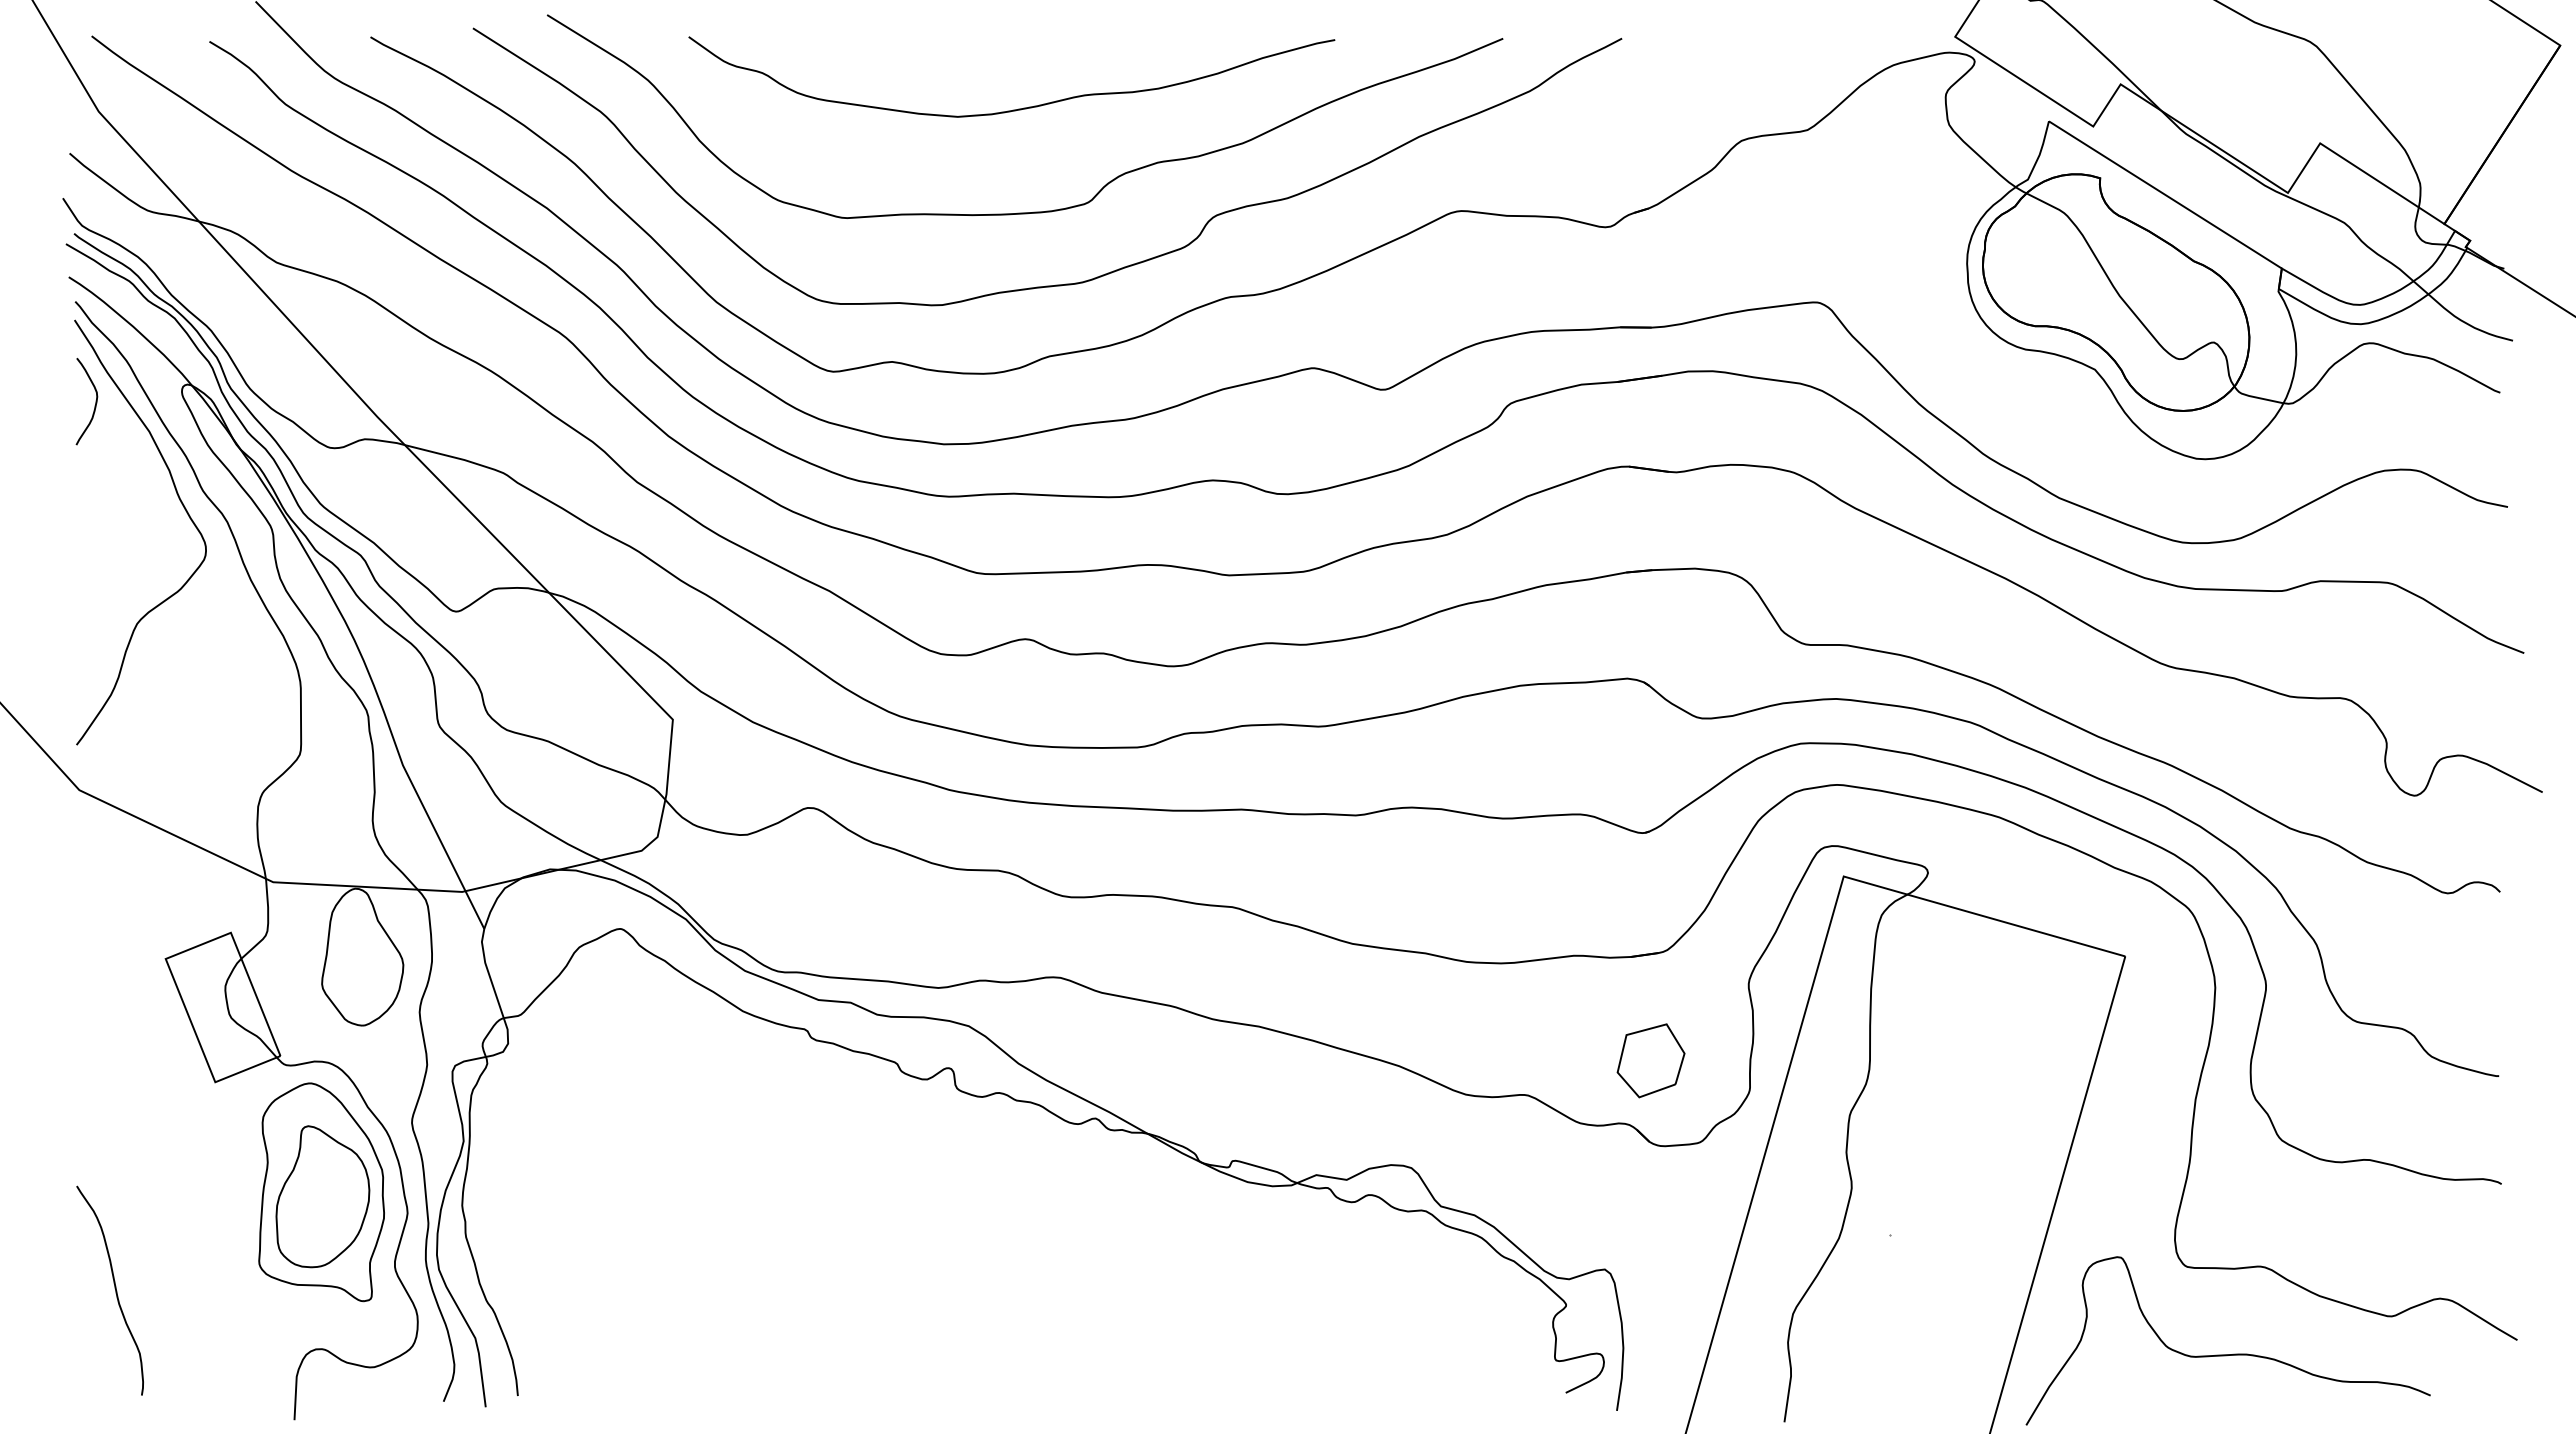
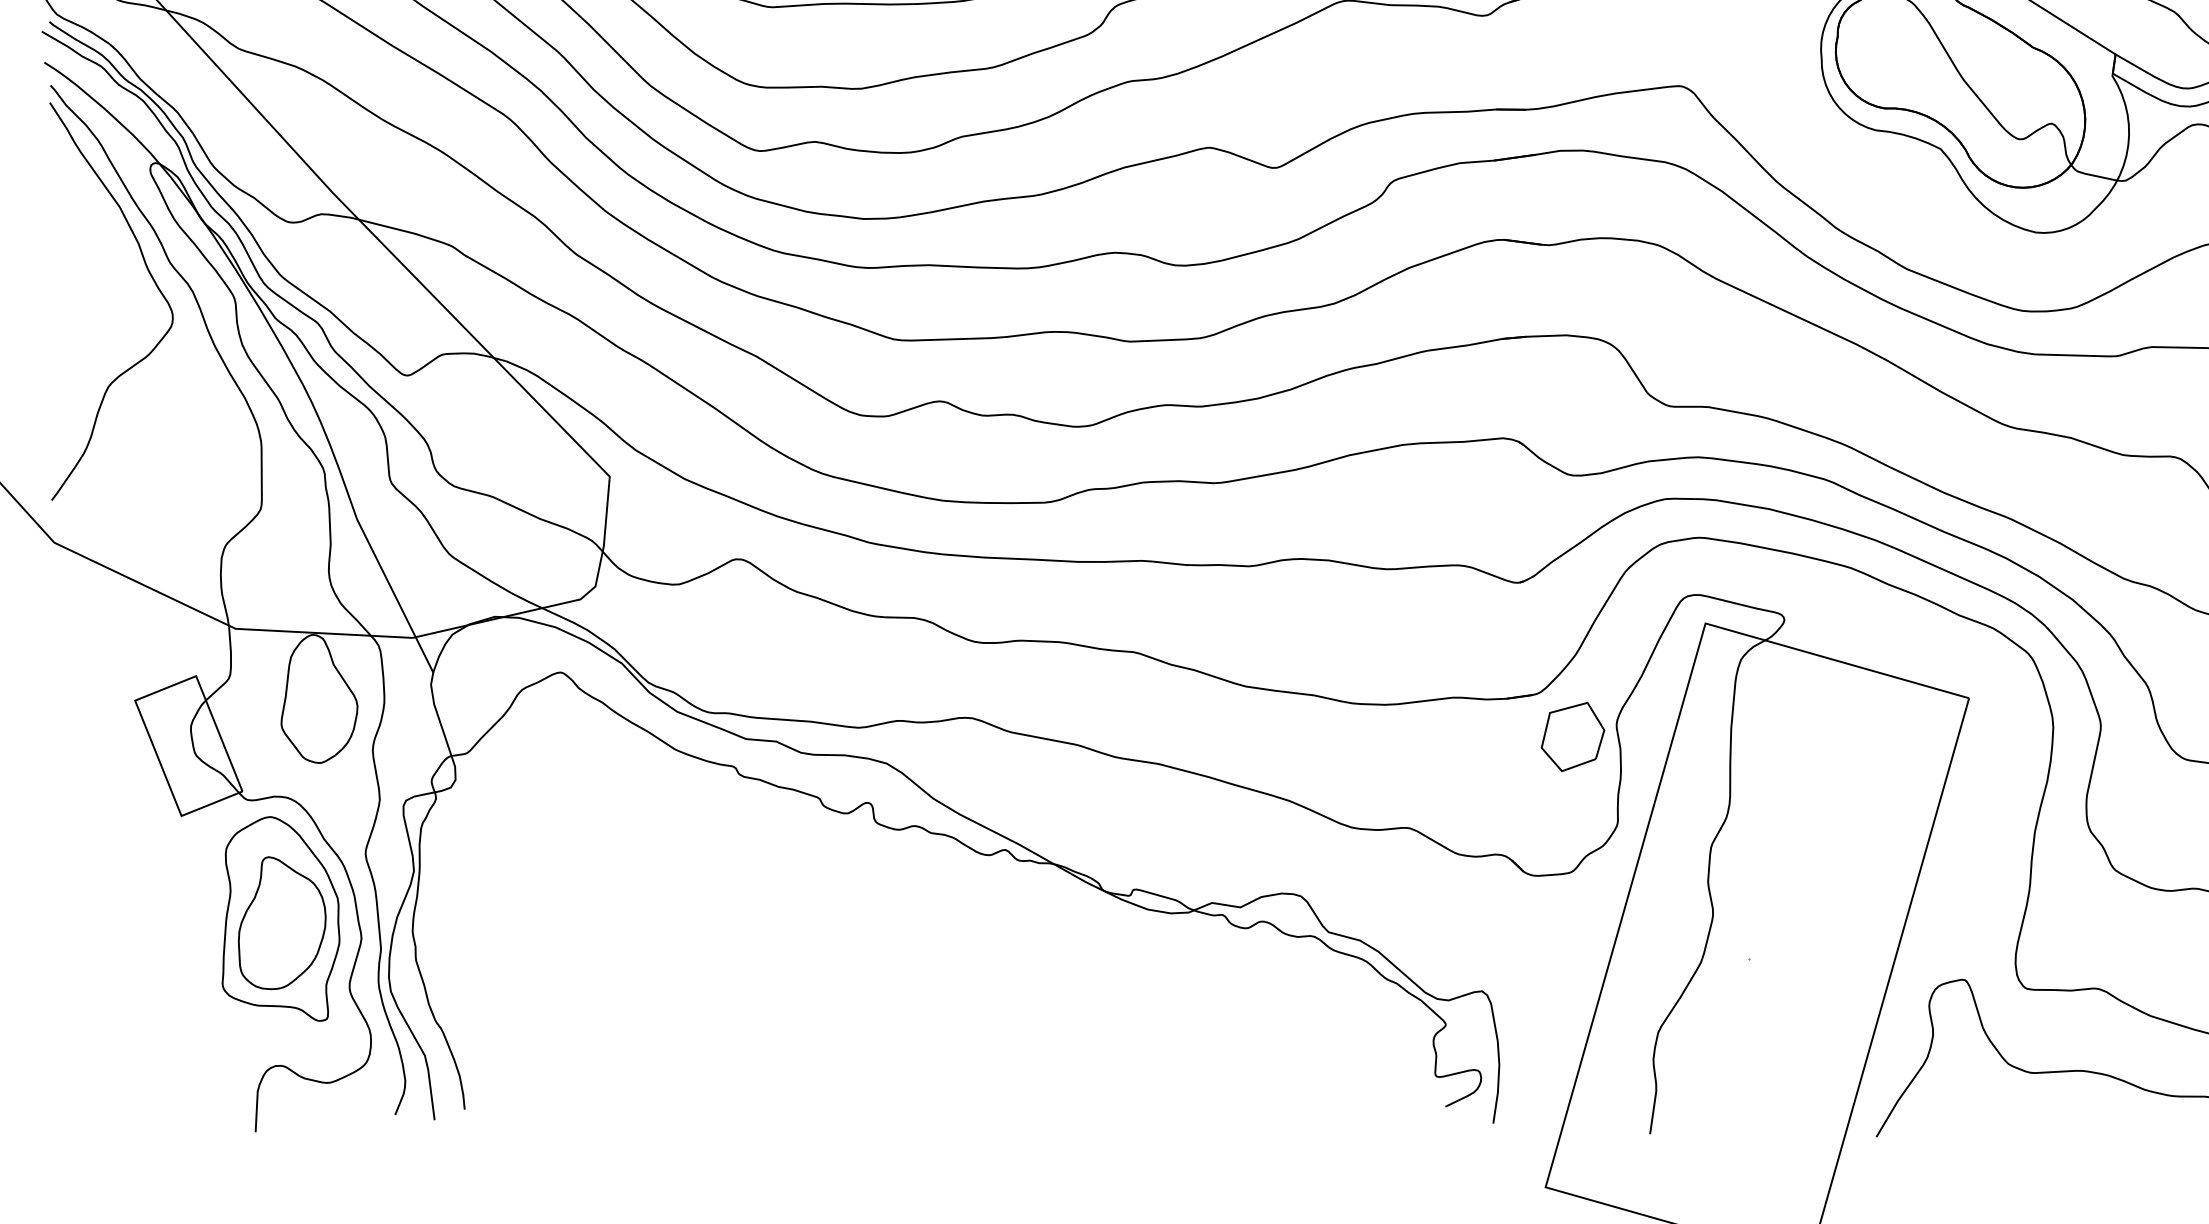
curve: (94, 405) -> (68, 182), removed
part: (1650, 1060) -> (1572, 736), moved
curve: (114, 1288) -> (87, 1009), removed

